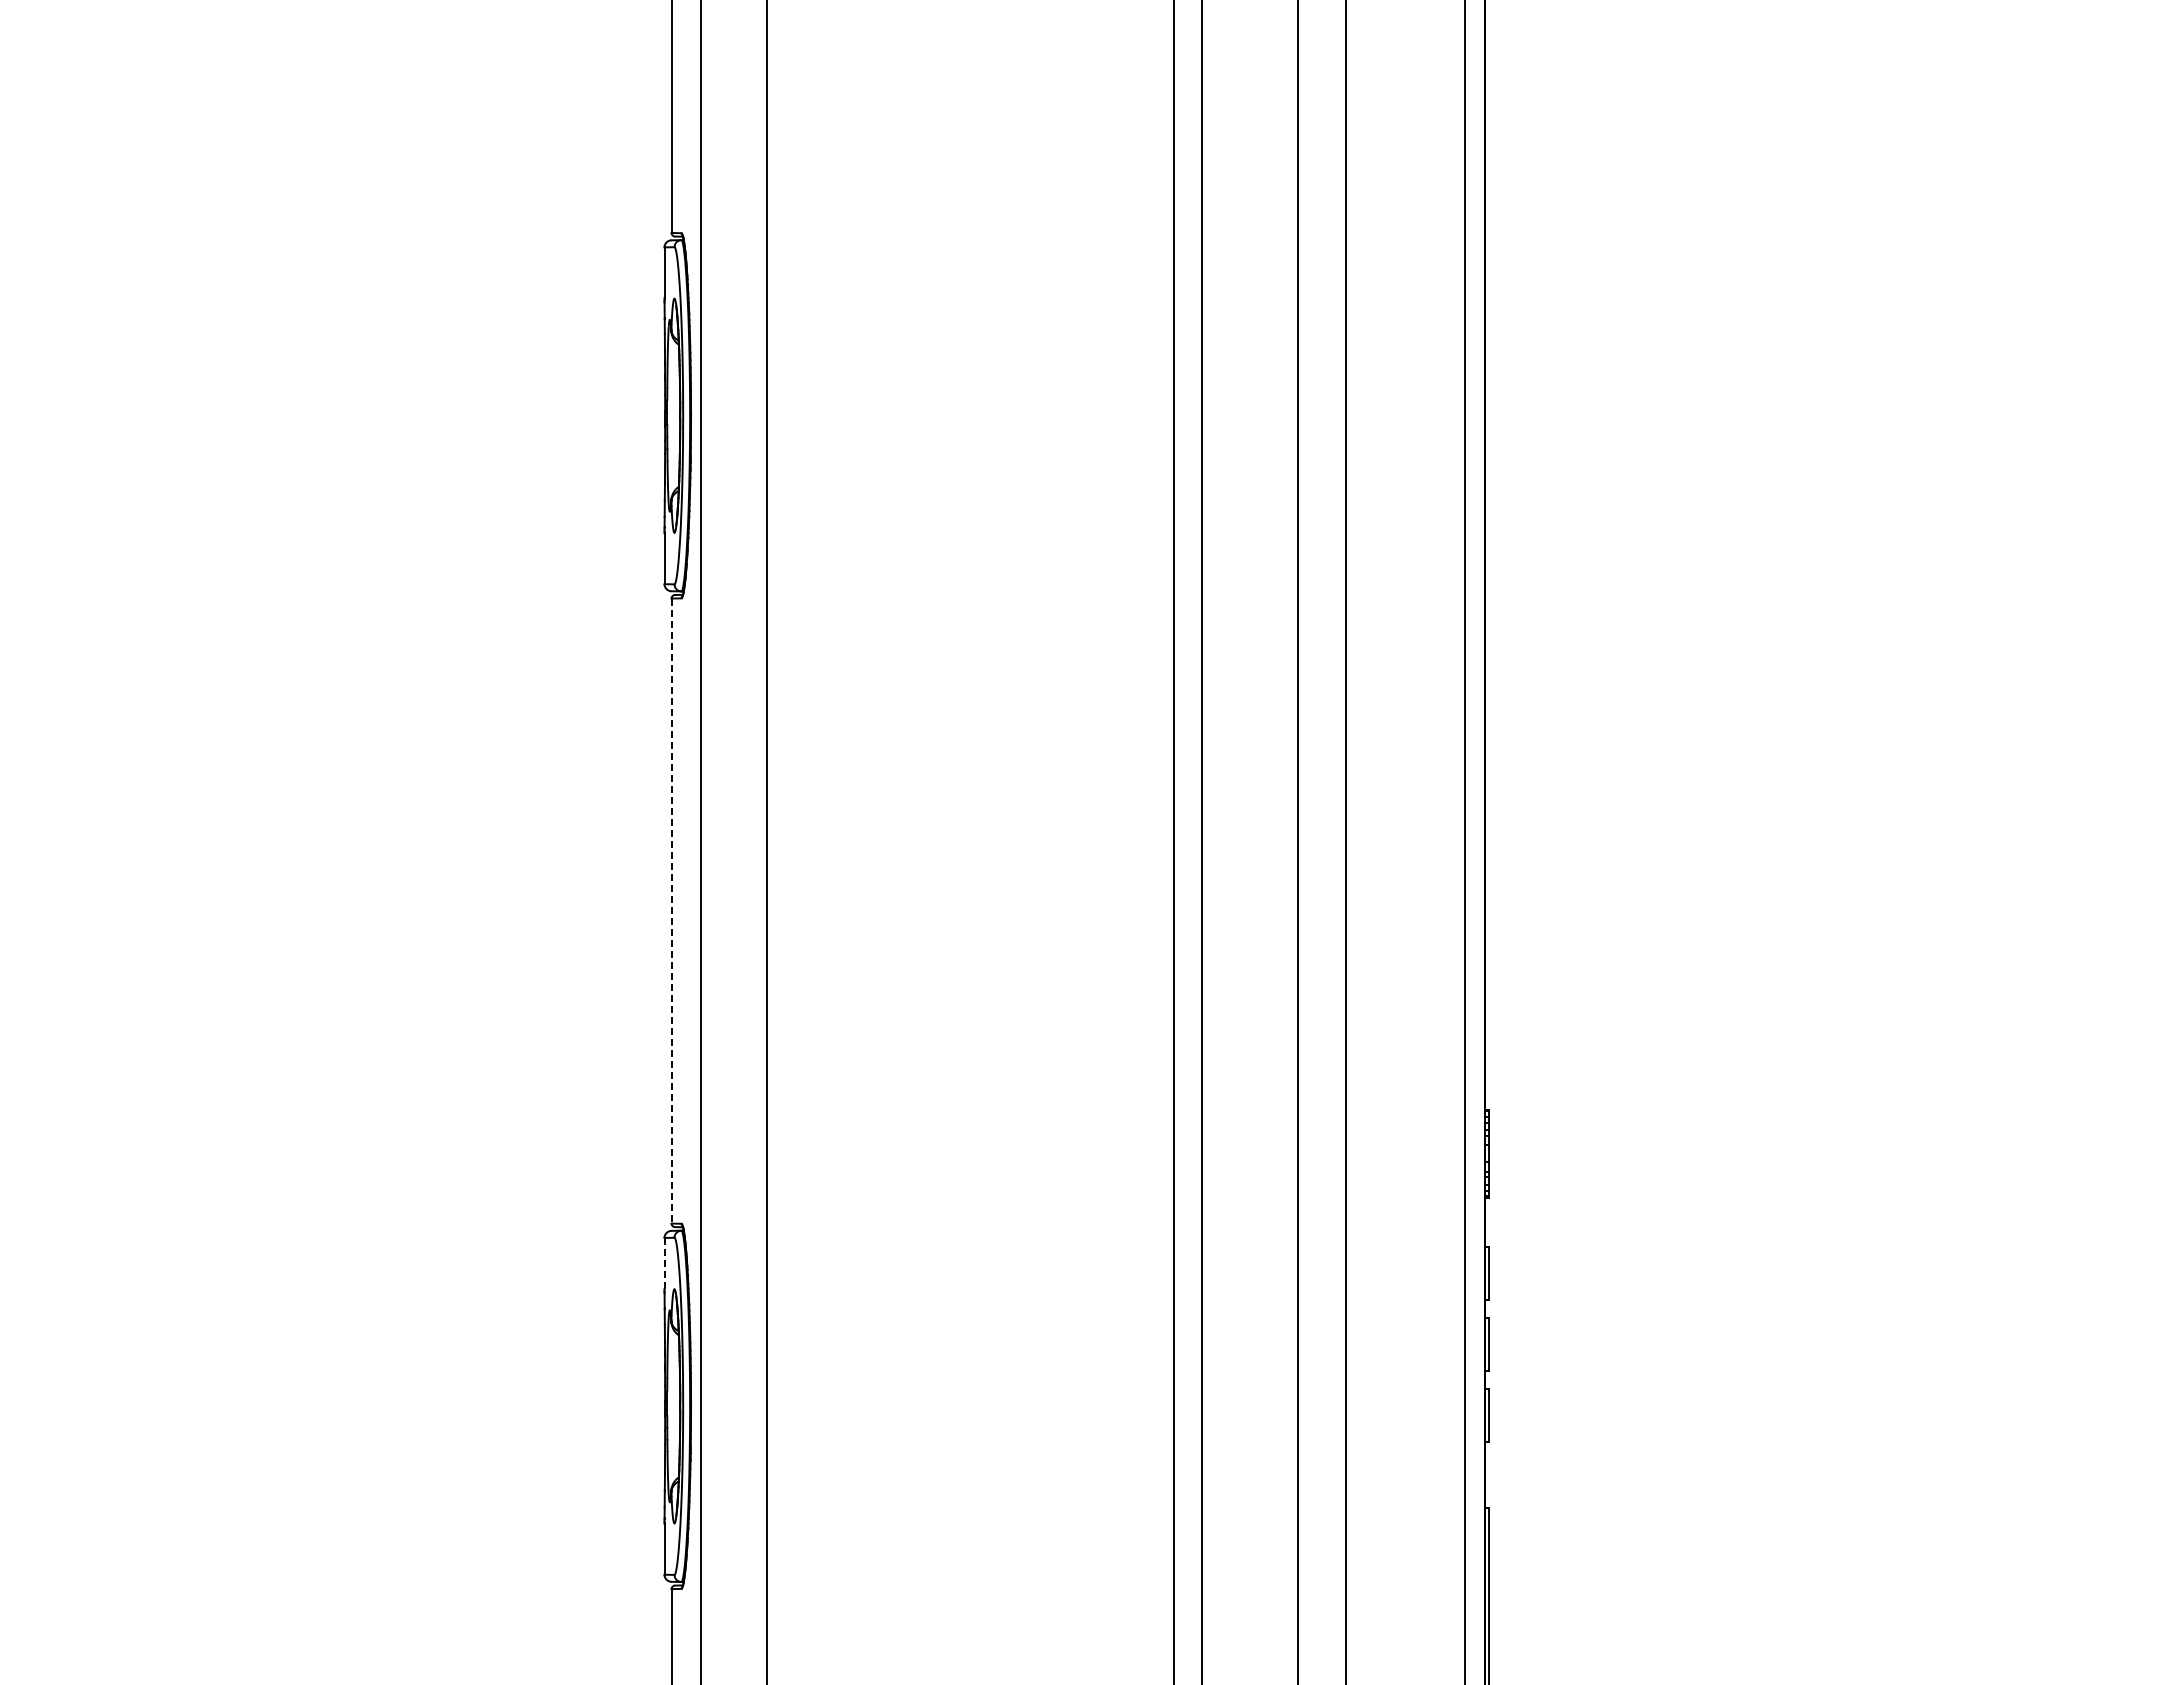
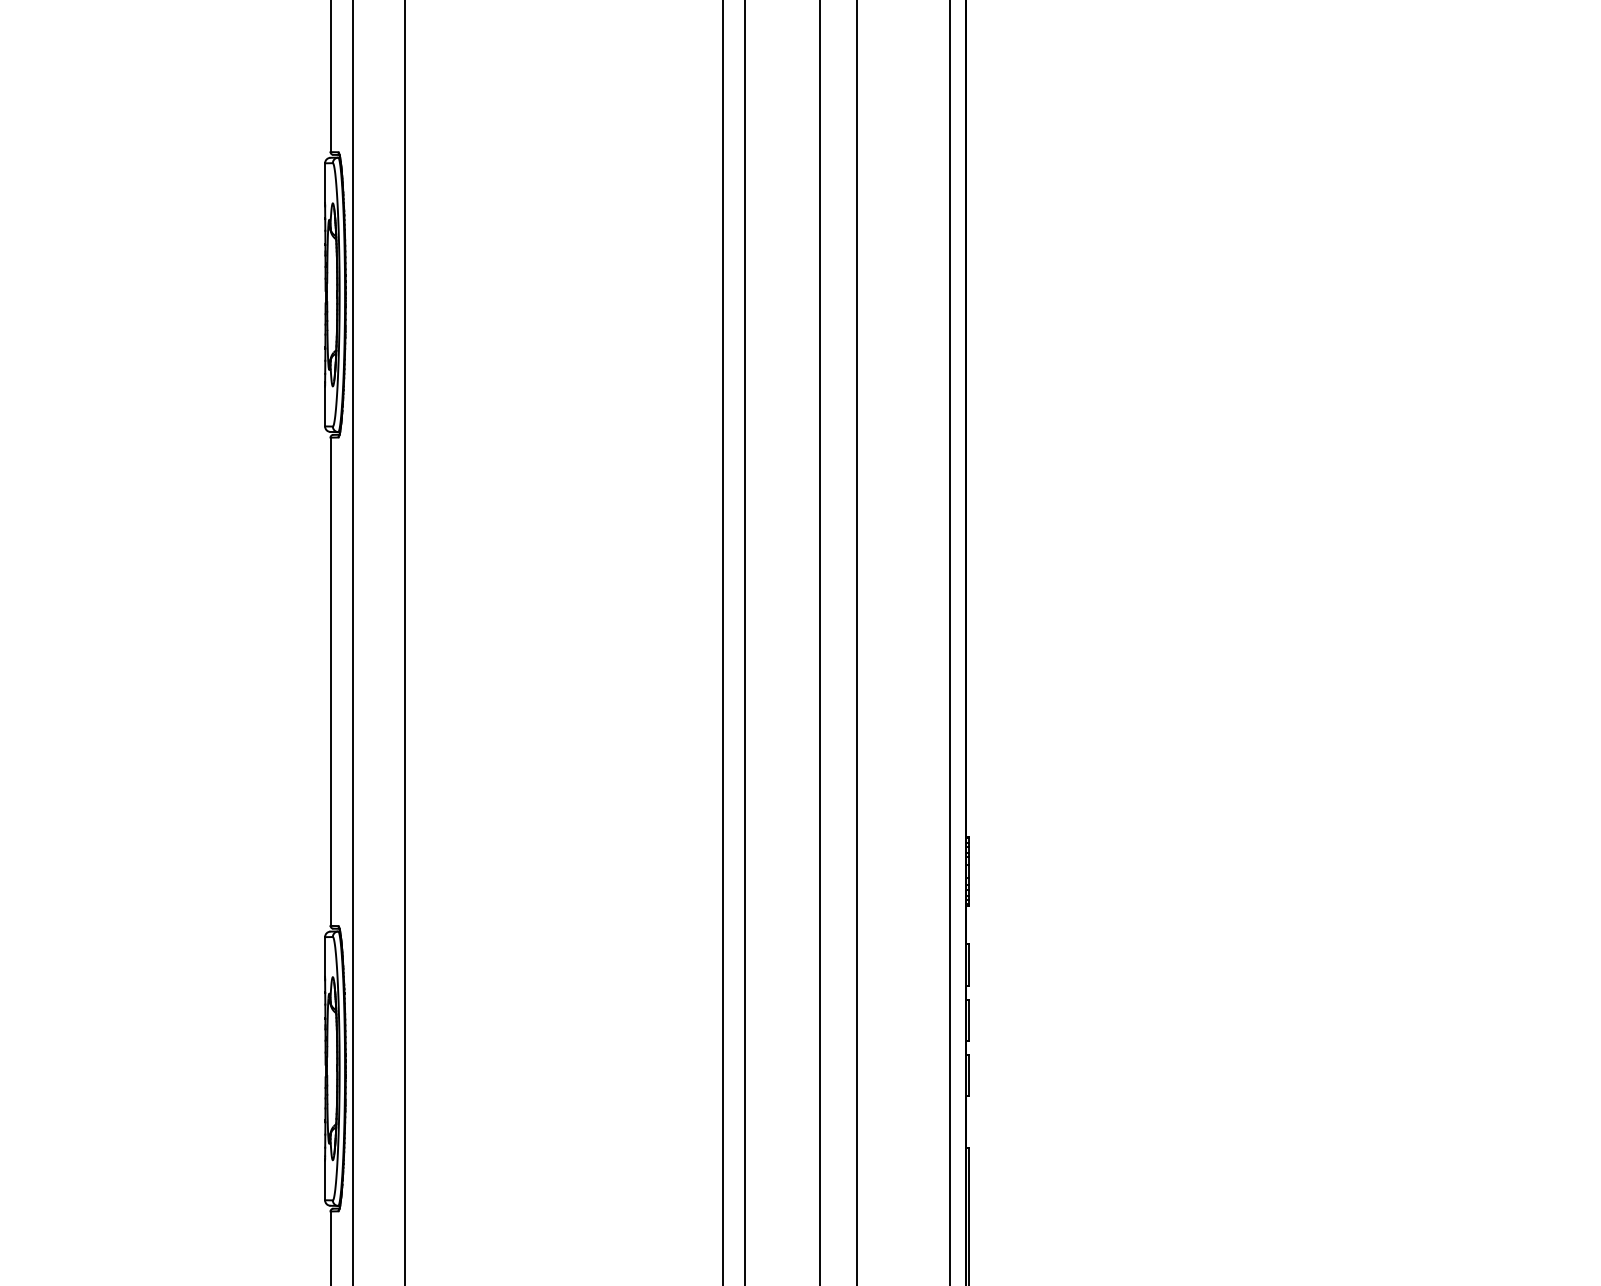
line: (671, 911) -> (330, 682), dashed -> solid
line: (664, 1263) -> (325, 957), dashed -> solid

